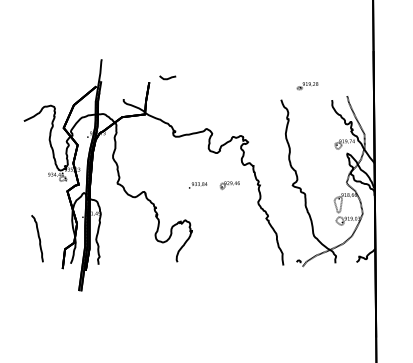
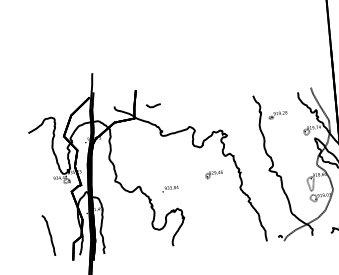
curve: (168, 77) -> (154, 105), moved
part: (307, 86) -> (278, 115), moved
text: (198, 185) -> (170, 189), moved

